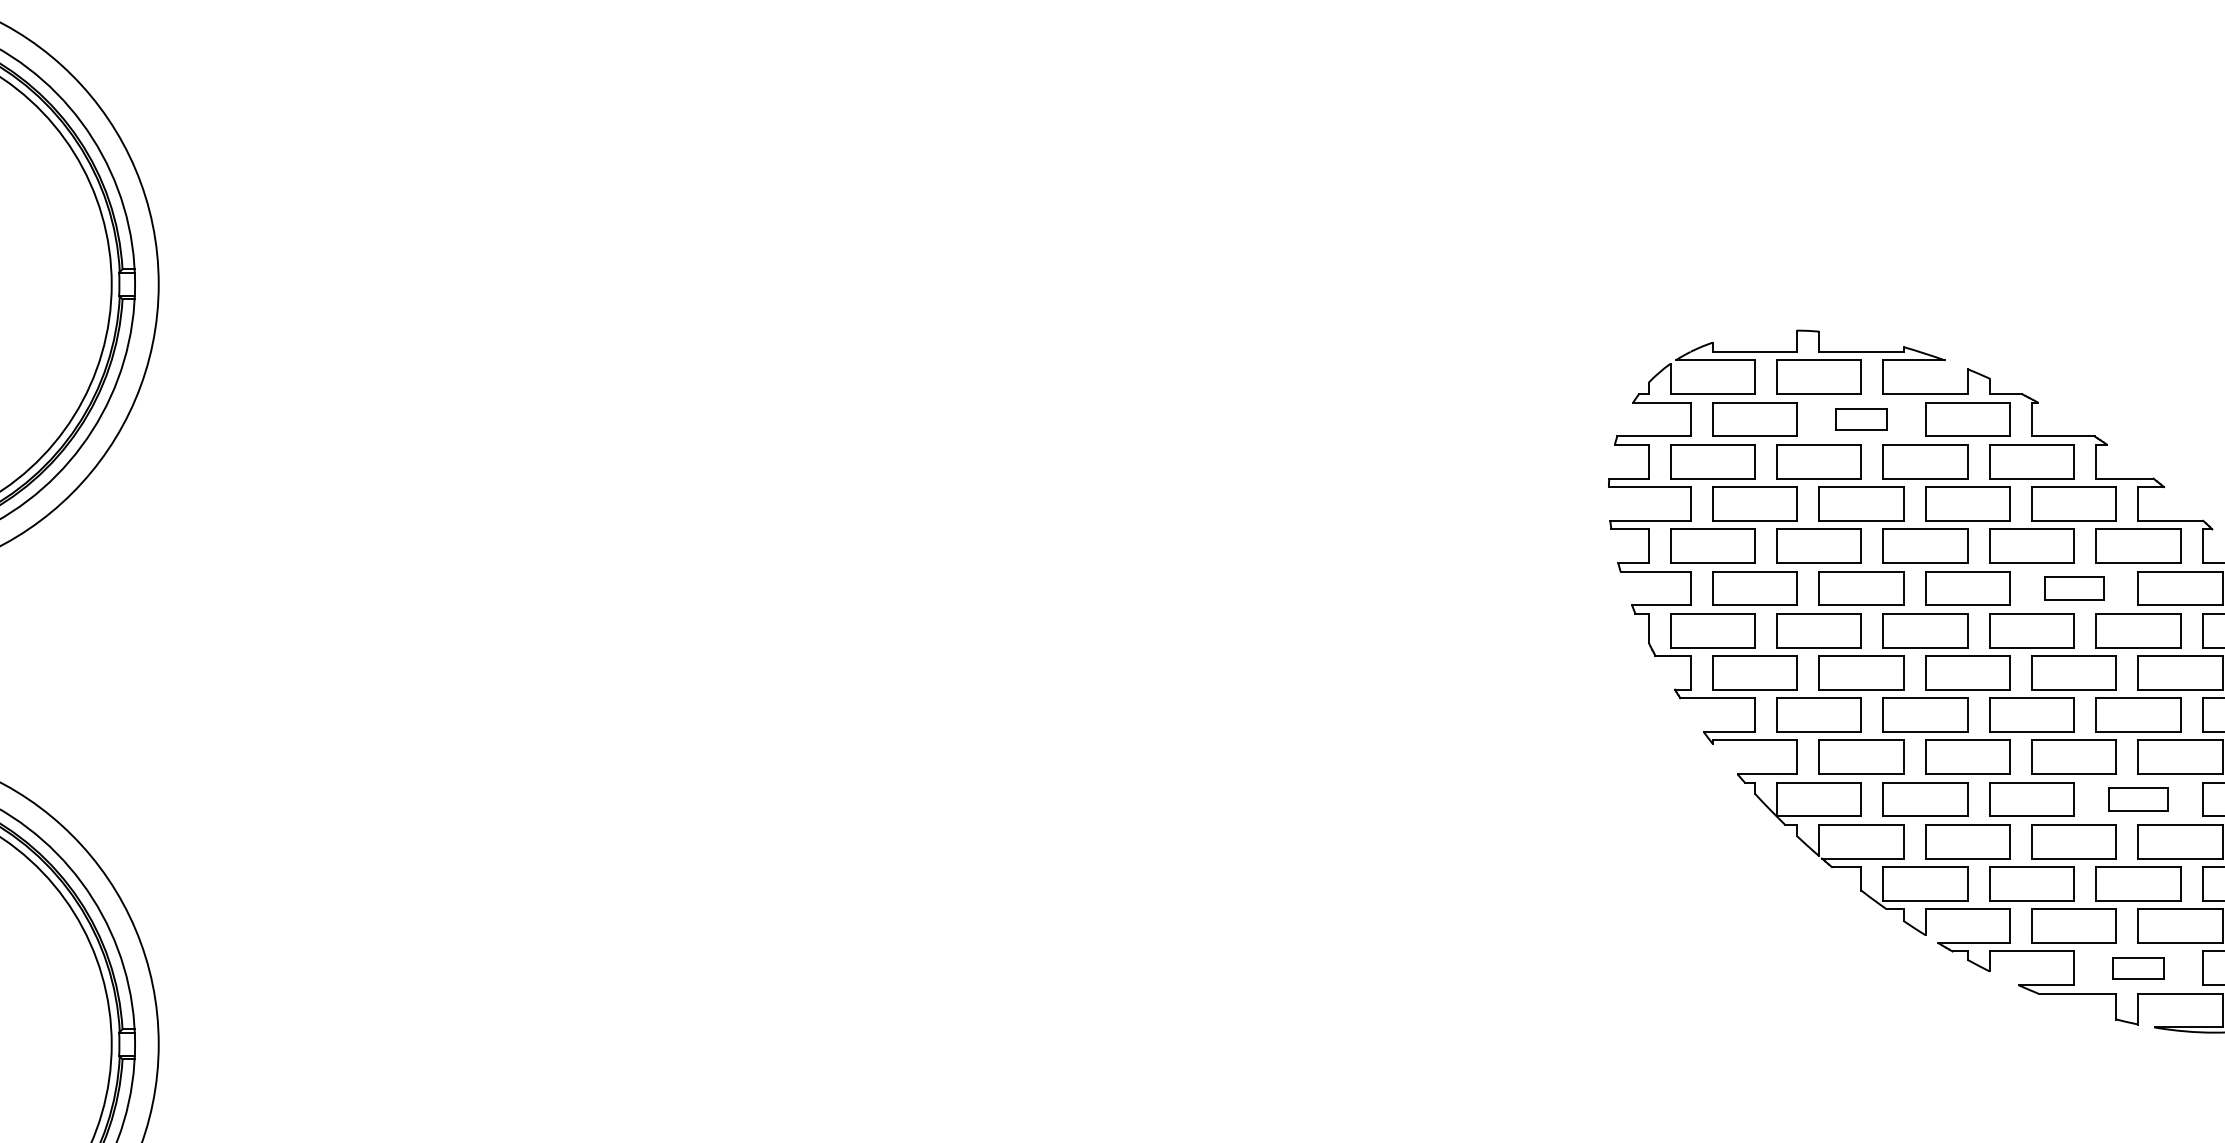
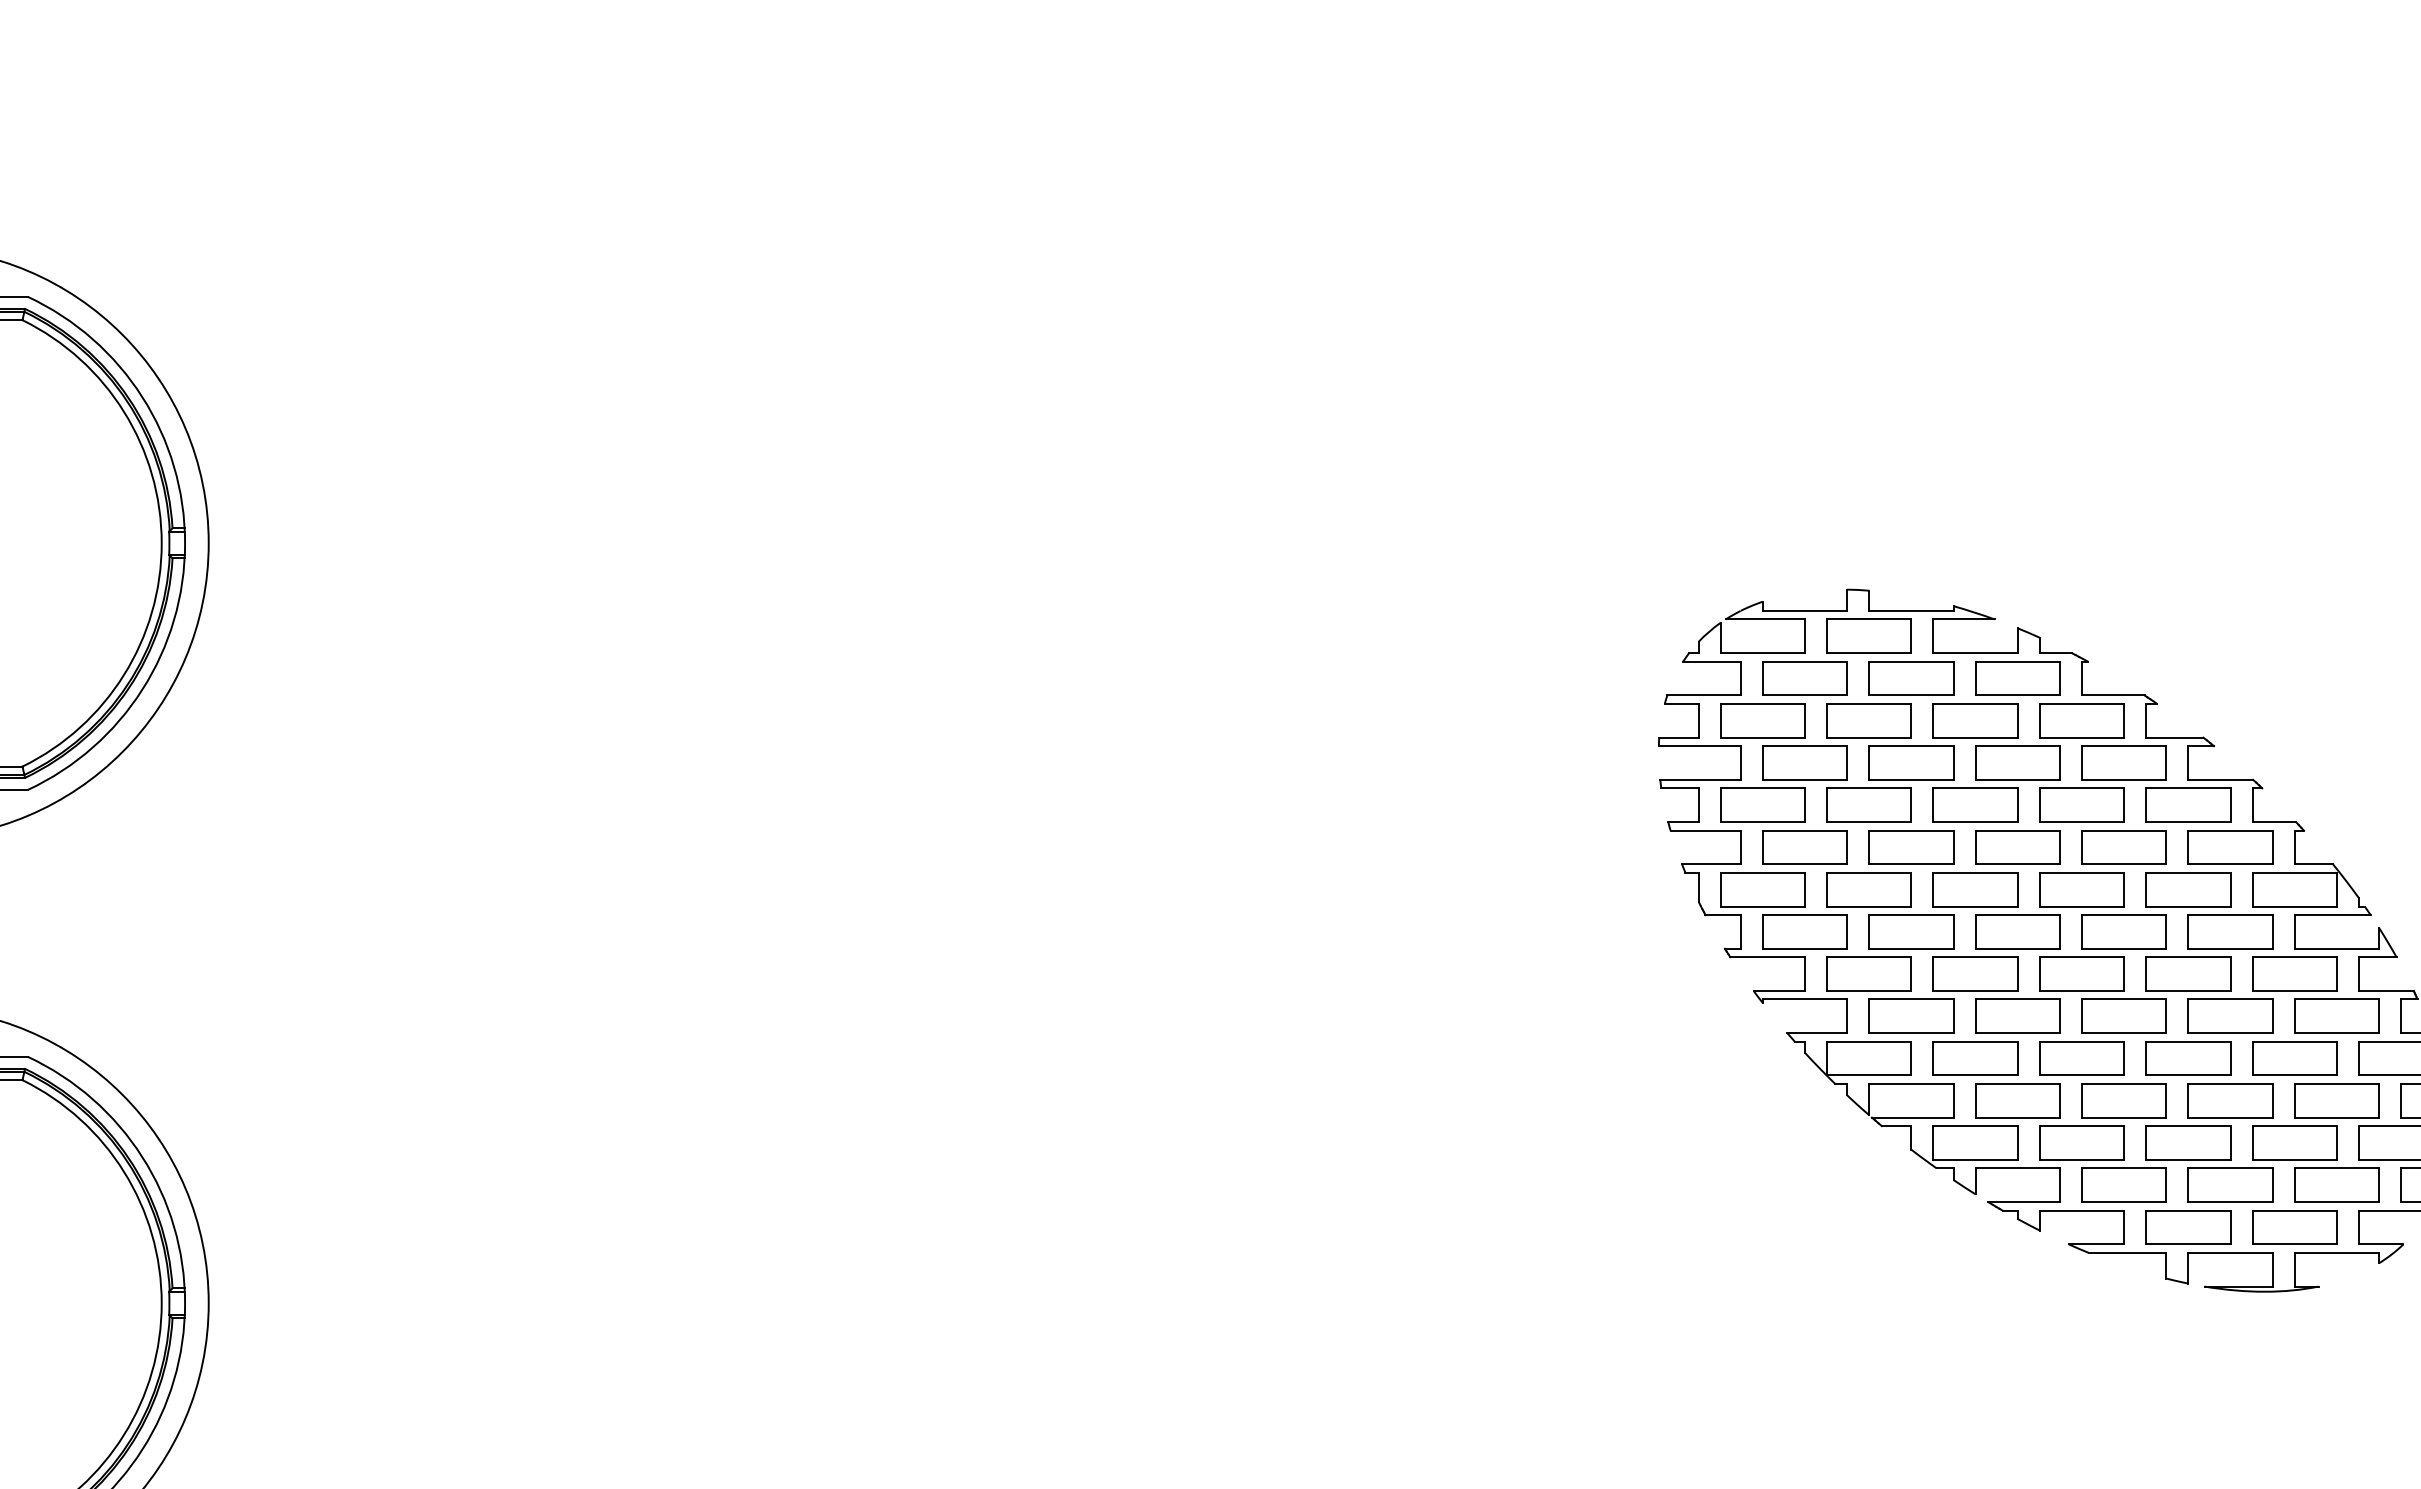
part: (1861, 419) -> (1911, 678), size x1.67
part: (2073, 588) -> (2123, 847), size x1.43
part: (2138, 799) -> (2188, 1058), size x1.43
part: (2138, 968) -> (2188, 1227), size x1.67

